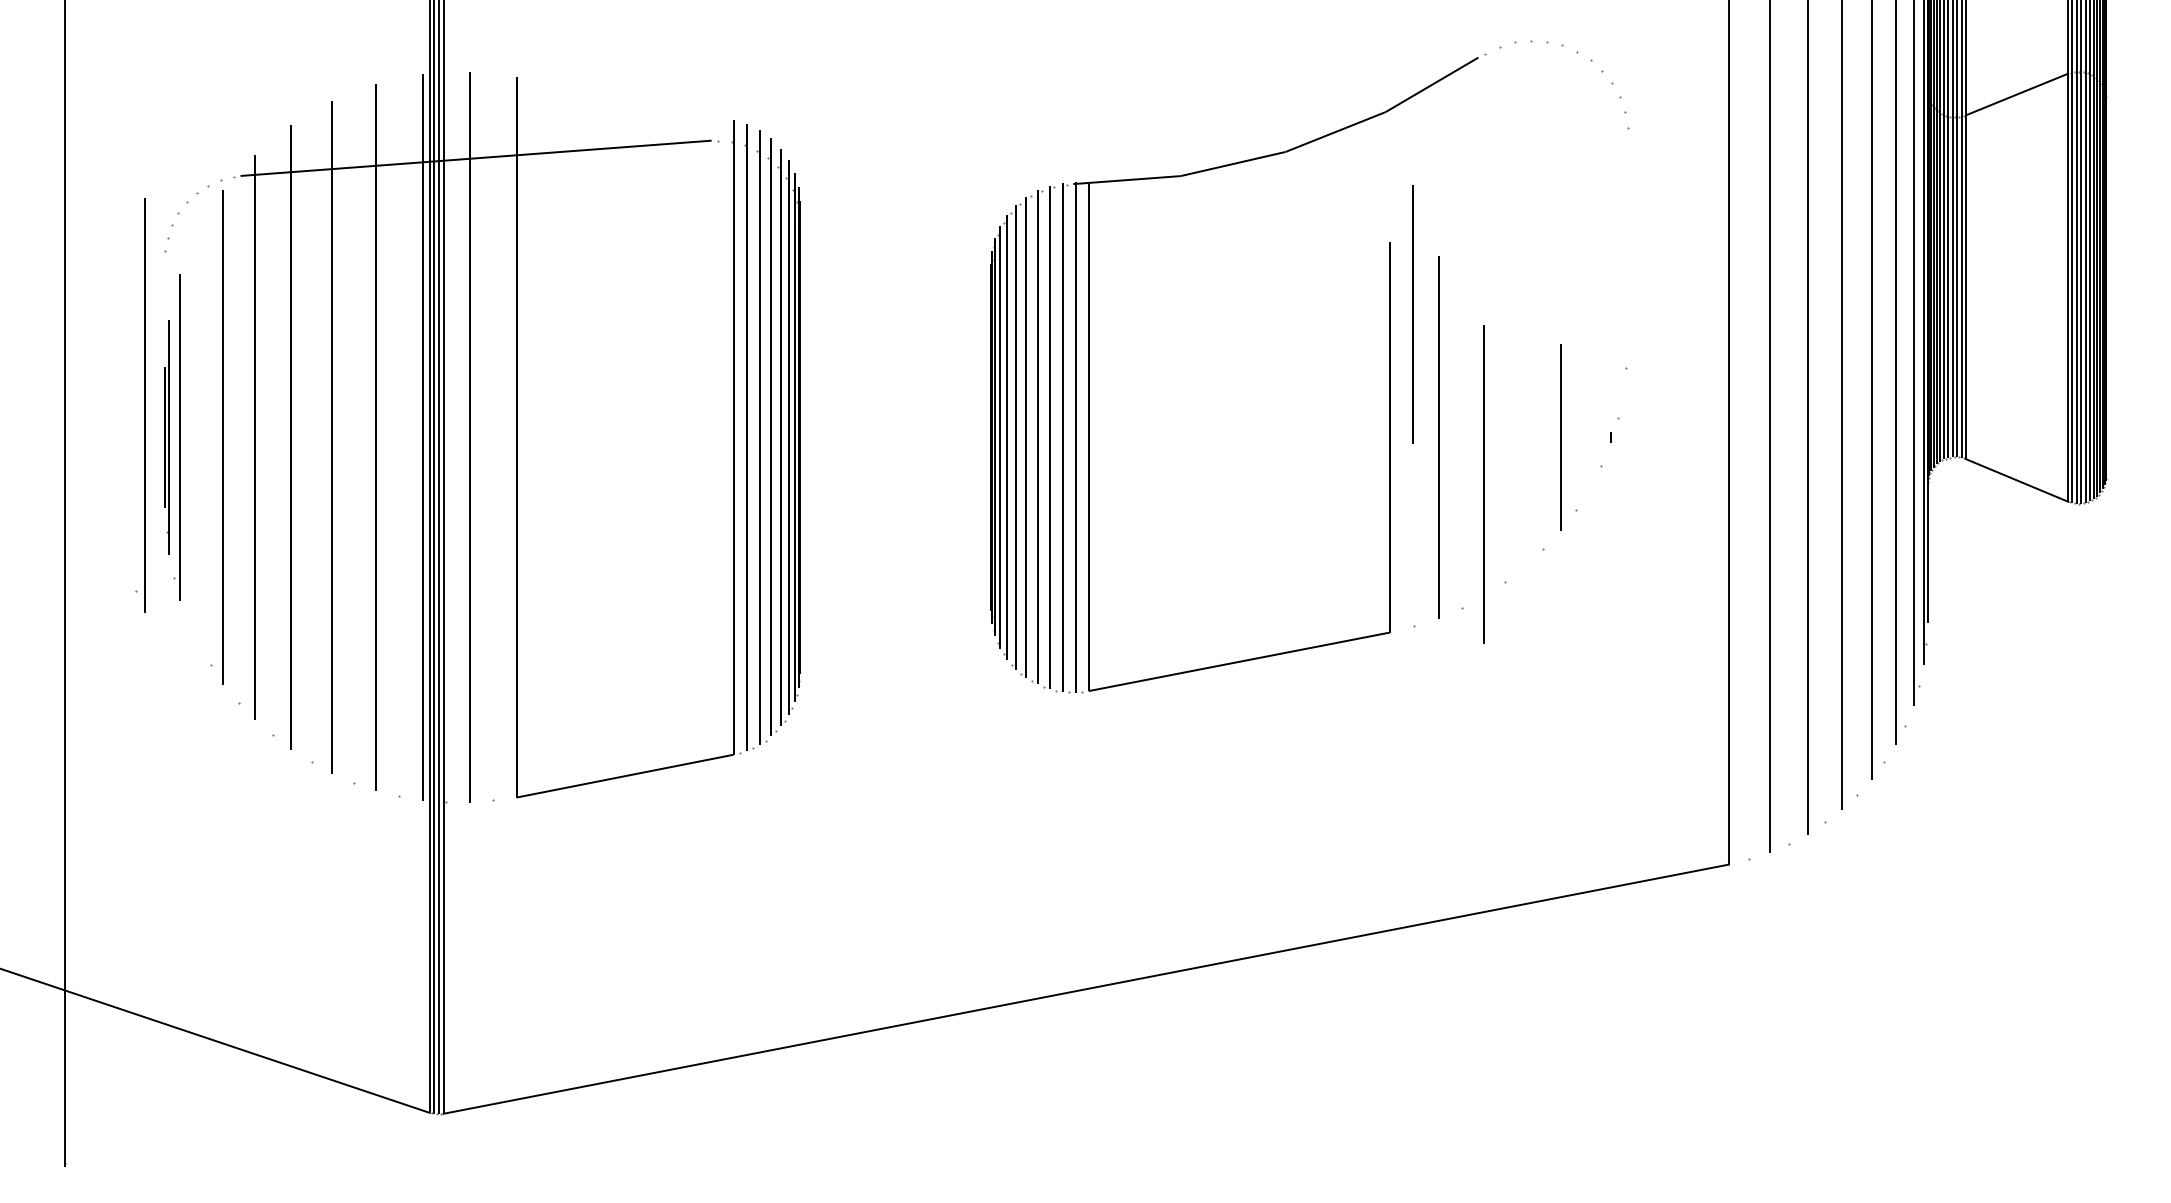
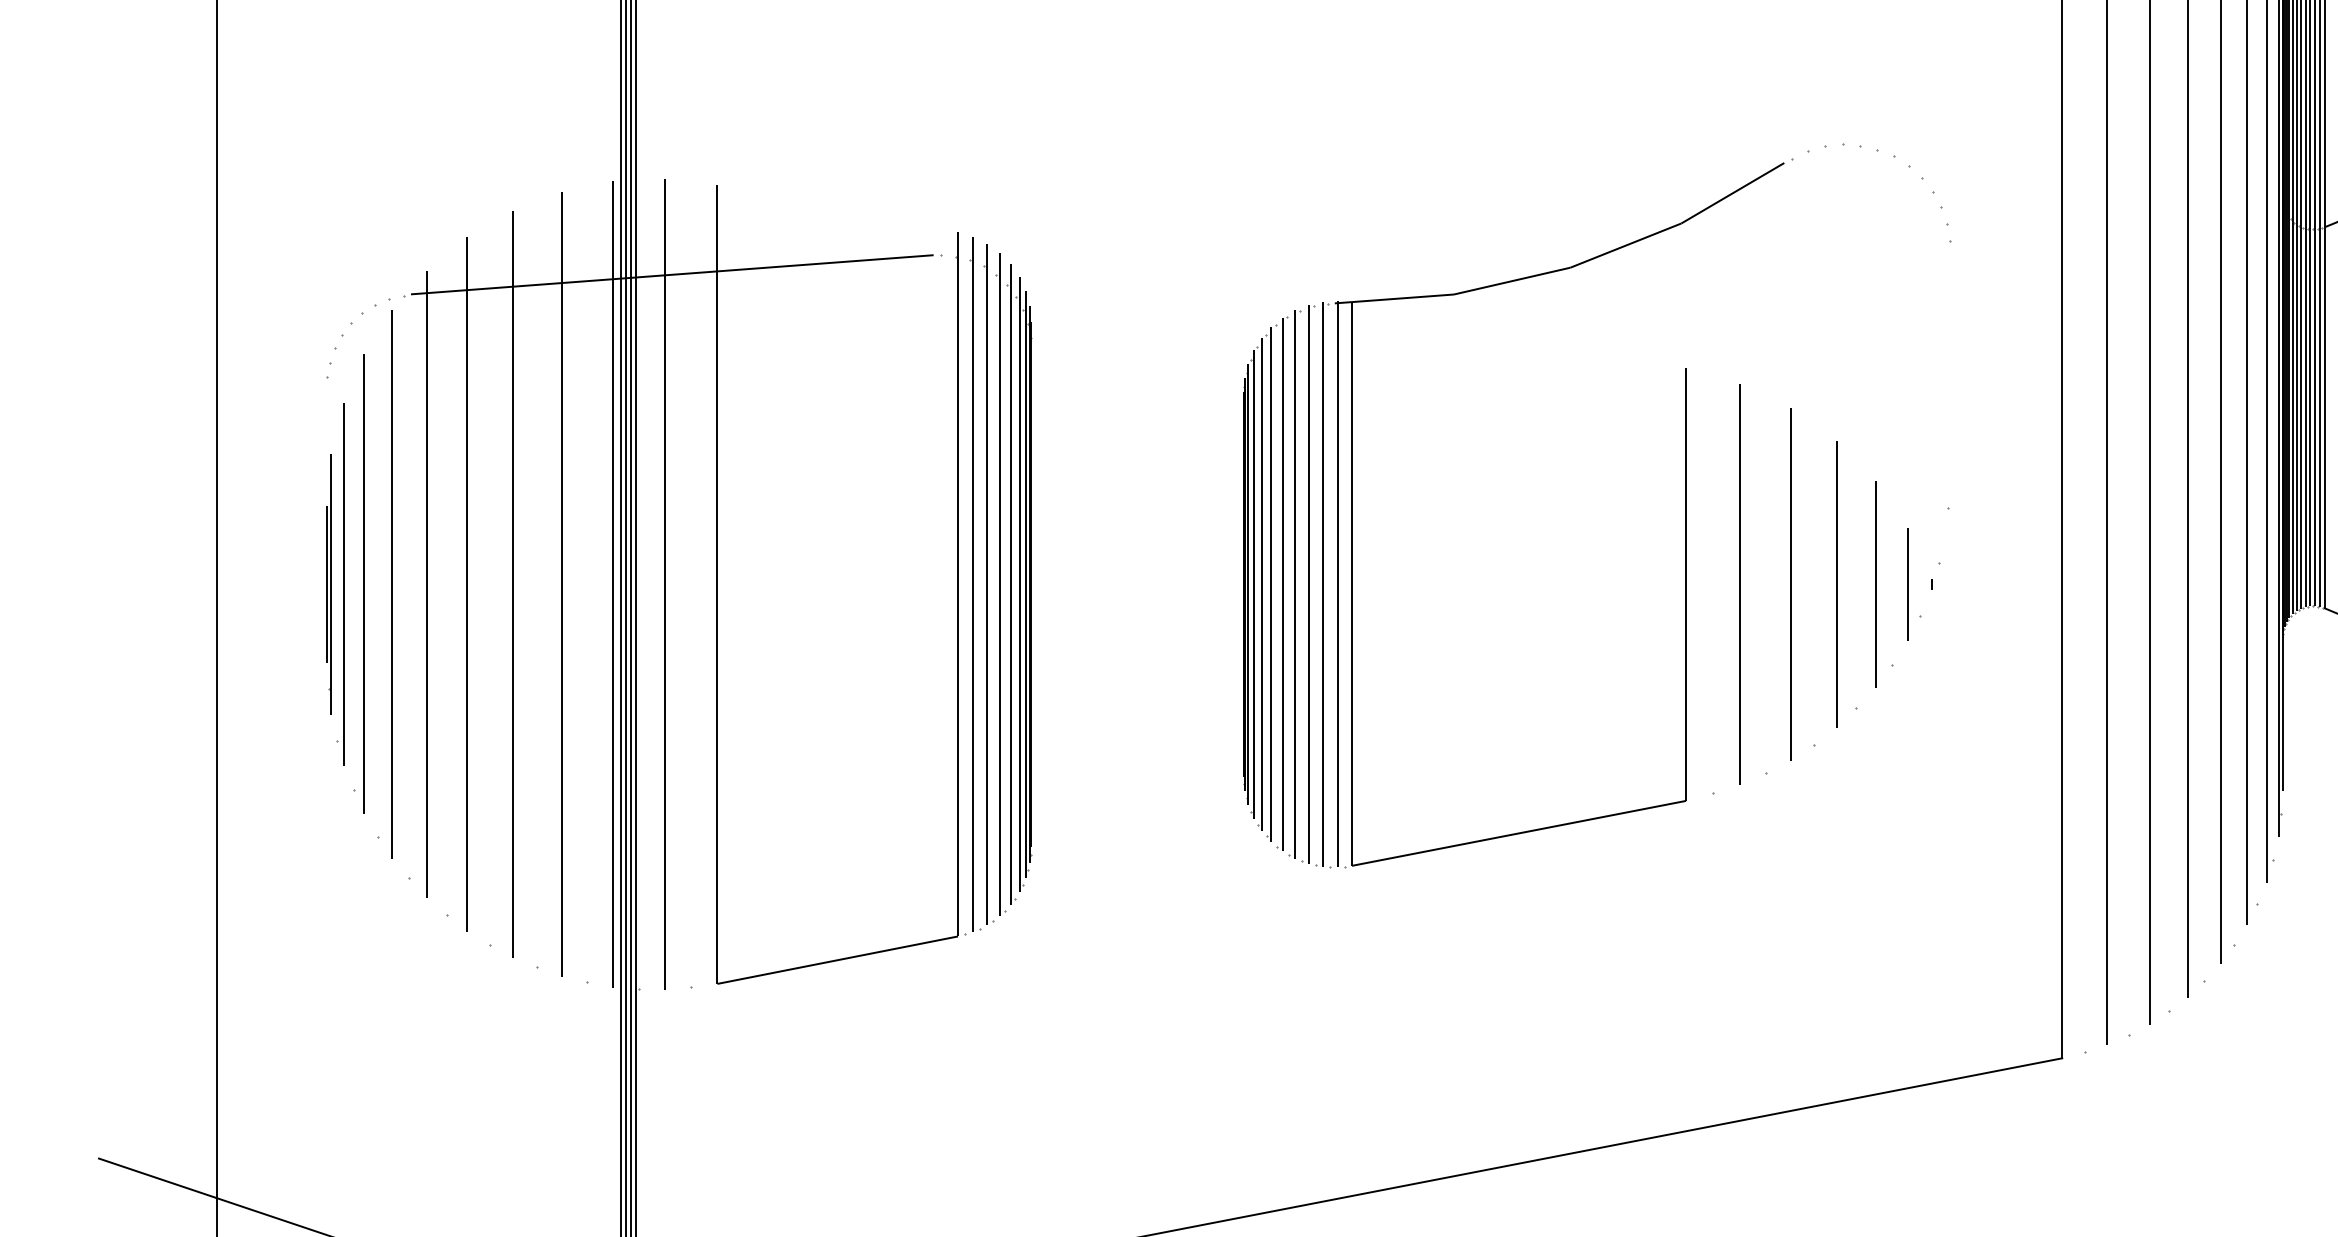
line: (1412, 314) -> (1836, 584), moved
part: (140, 405) -> (358, 584), moved
line: (1589, 437) -> (1907, 584), added
line: (1483, 484) -> (1789, 584), moved

